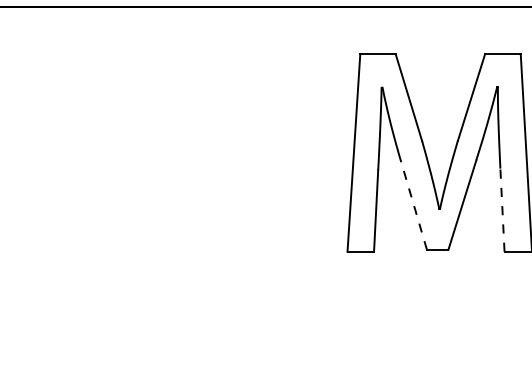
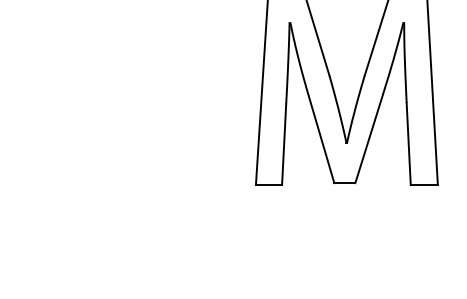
line: (414, 206) -> (321, 140), dashed -> solid
line: (502, 210) -> (408, 144), dashed -> solid

